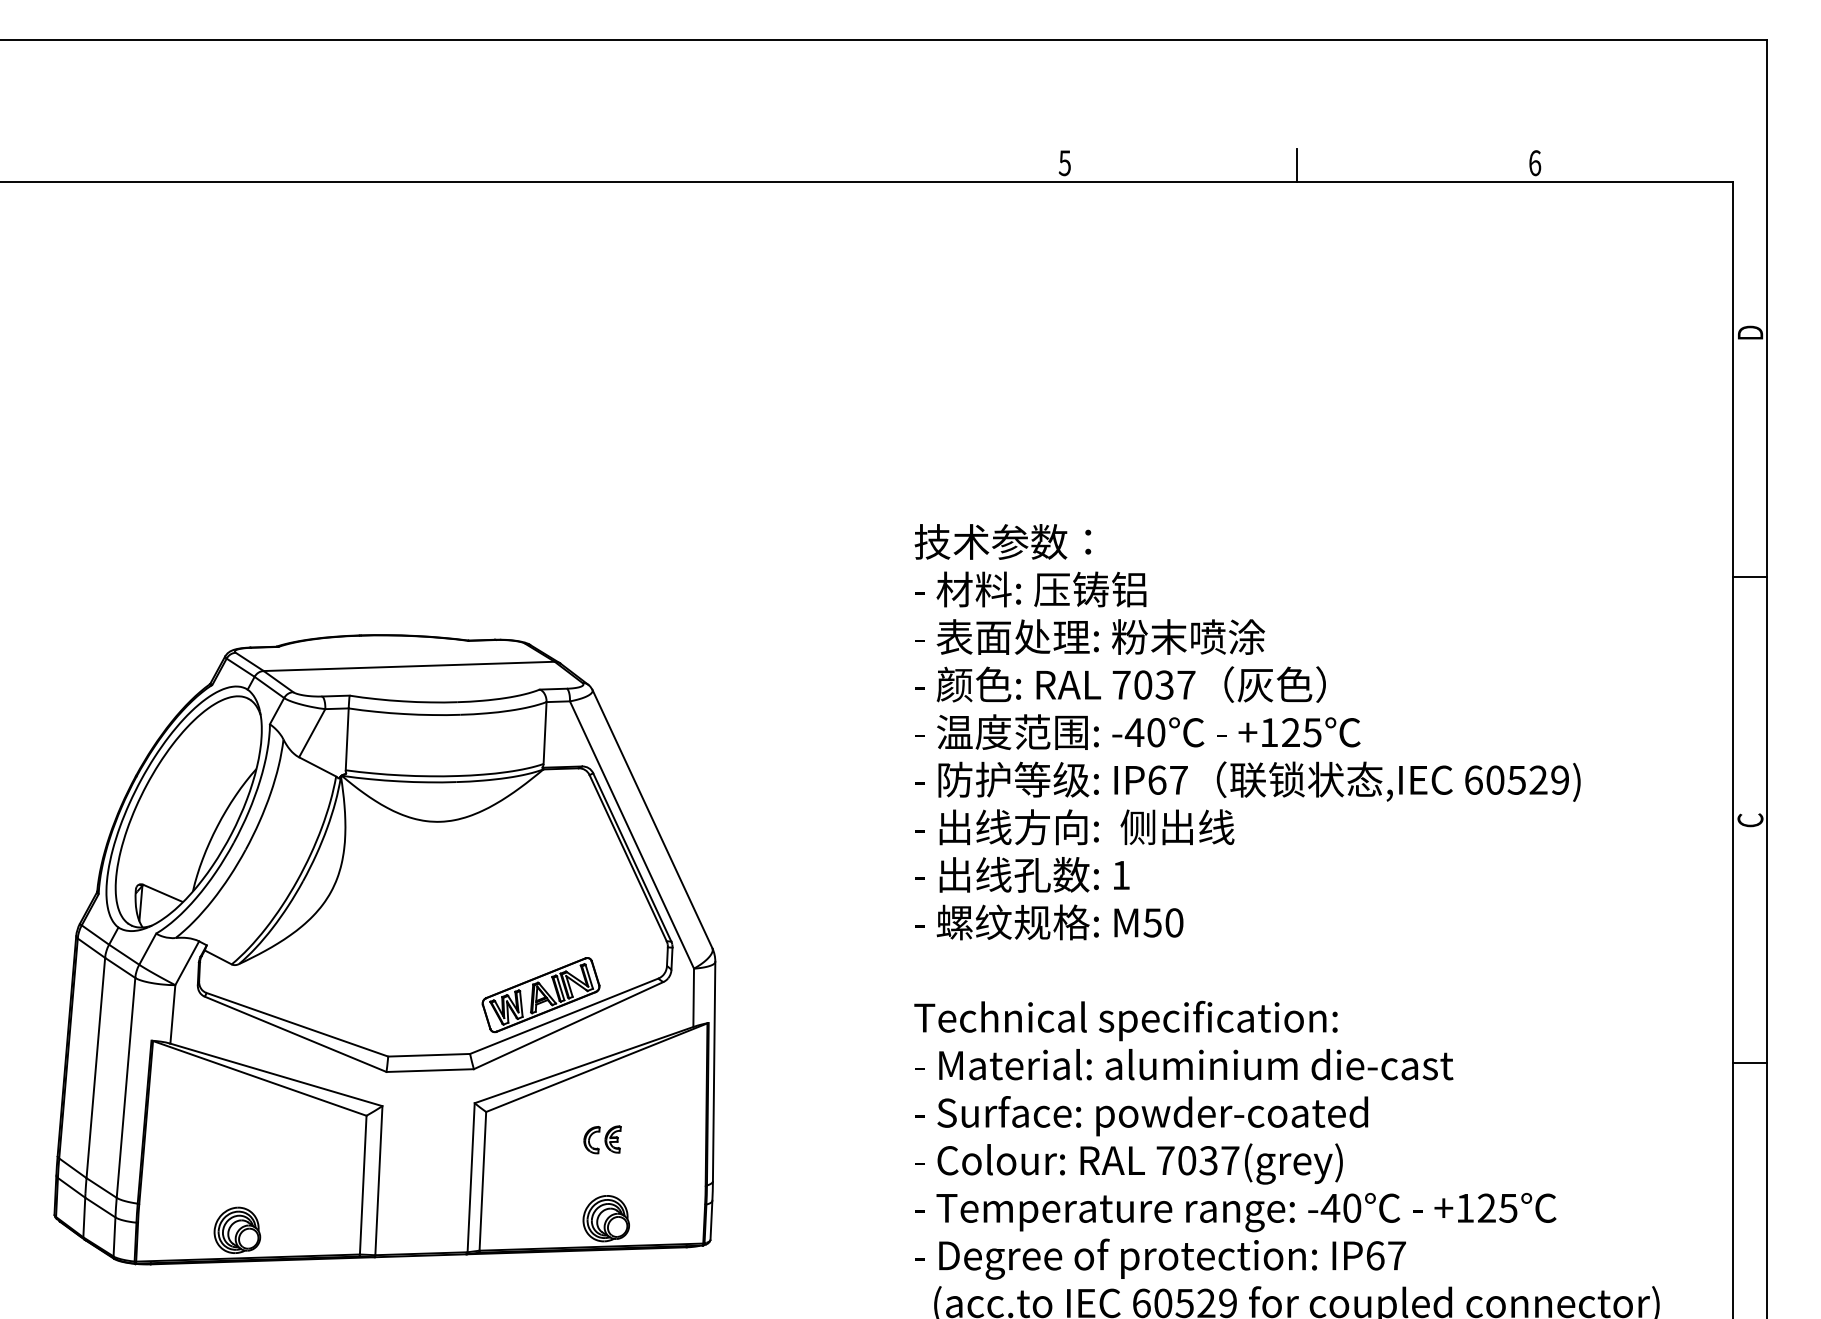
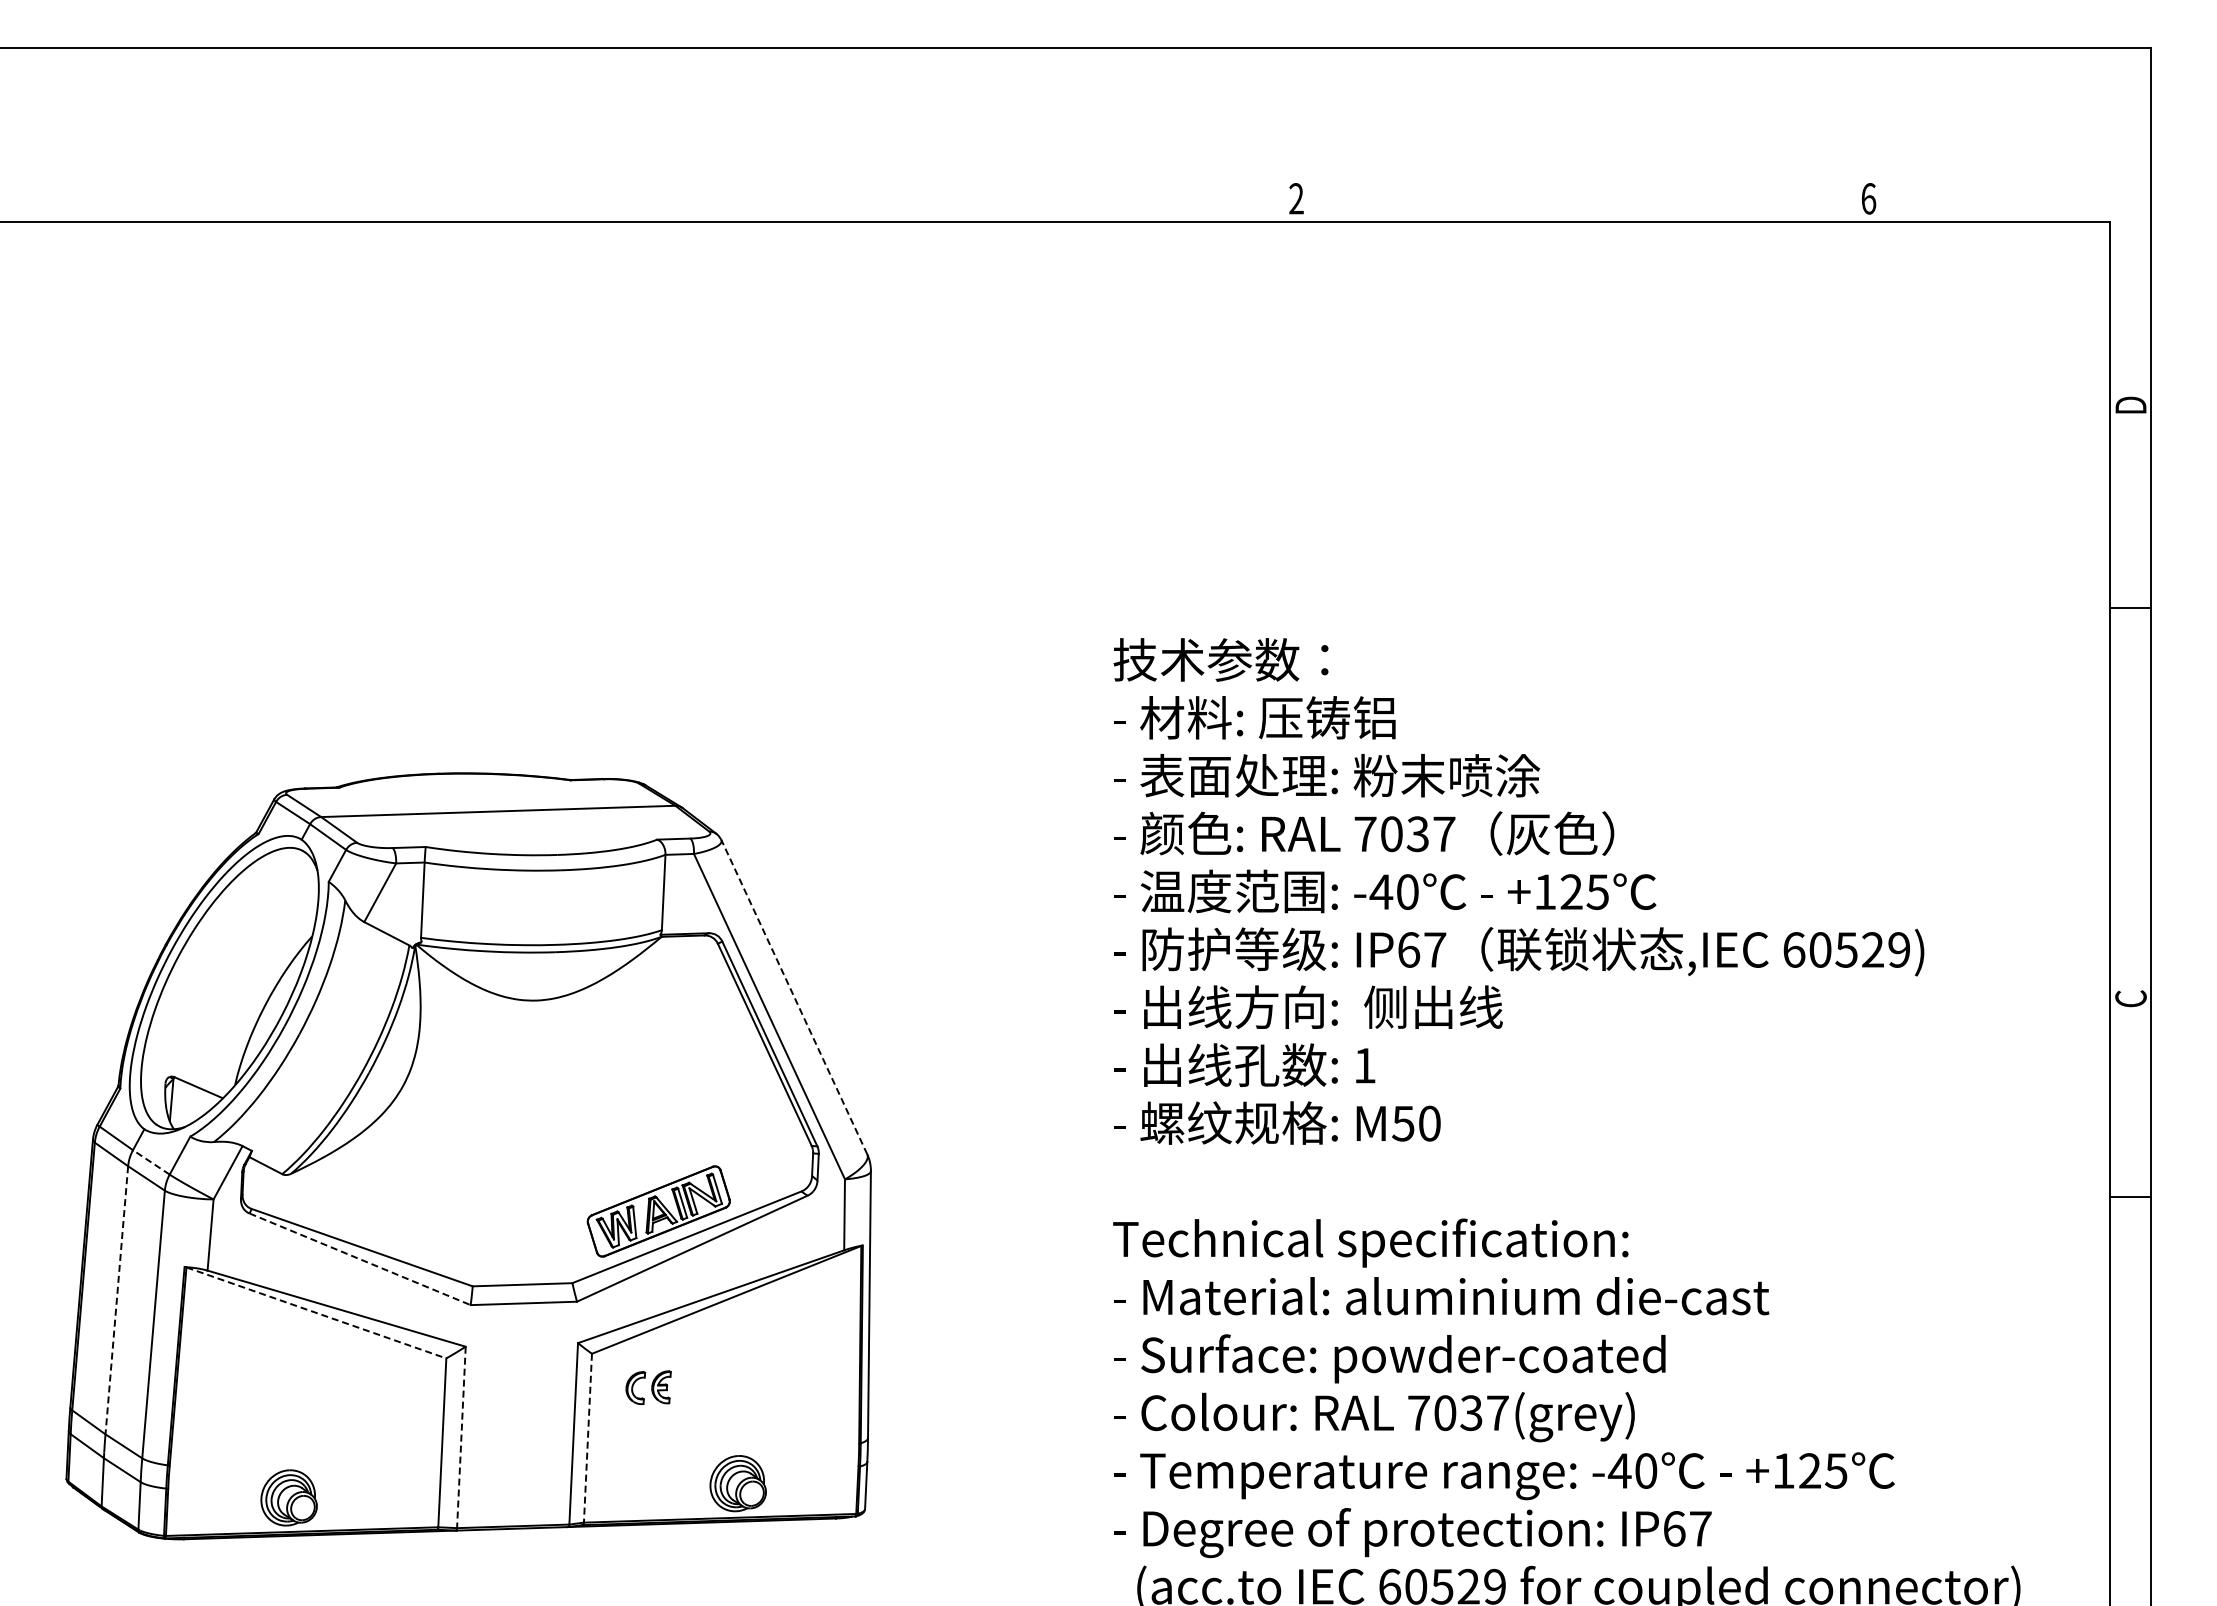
text: (1064, 162) -> (1296, 198), 5 -> 2
line: (1297, 165) -> (1579, 201), removed
line: (1750, 576) -> (2130, 608), moved
line: (652, 818) -> (794, 996), solid -> dashed
line: (123, 954) -> (150, 1162), solid -> dashed
line: (296, 1034) -> (360, 1259), solid -> dashed
line: (1750, 1063) -> (2130, 1197), moved
line: (95, 1068) -> (116, 1300), solid -> dashed
line: (259, 1078) -> (316, 1312), solid -> dashed
part: (602, 1139) -> (648, 1387), moved
line: (378, 1180) -> (461, 1437), solid -> dashed
line: (482, 1181) -> (587, 1438), solid -> dashed

